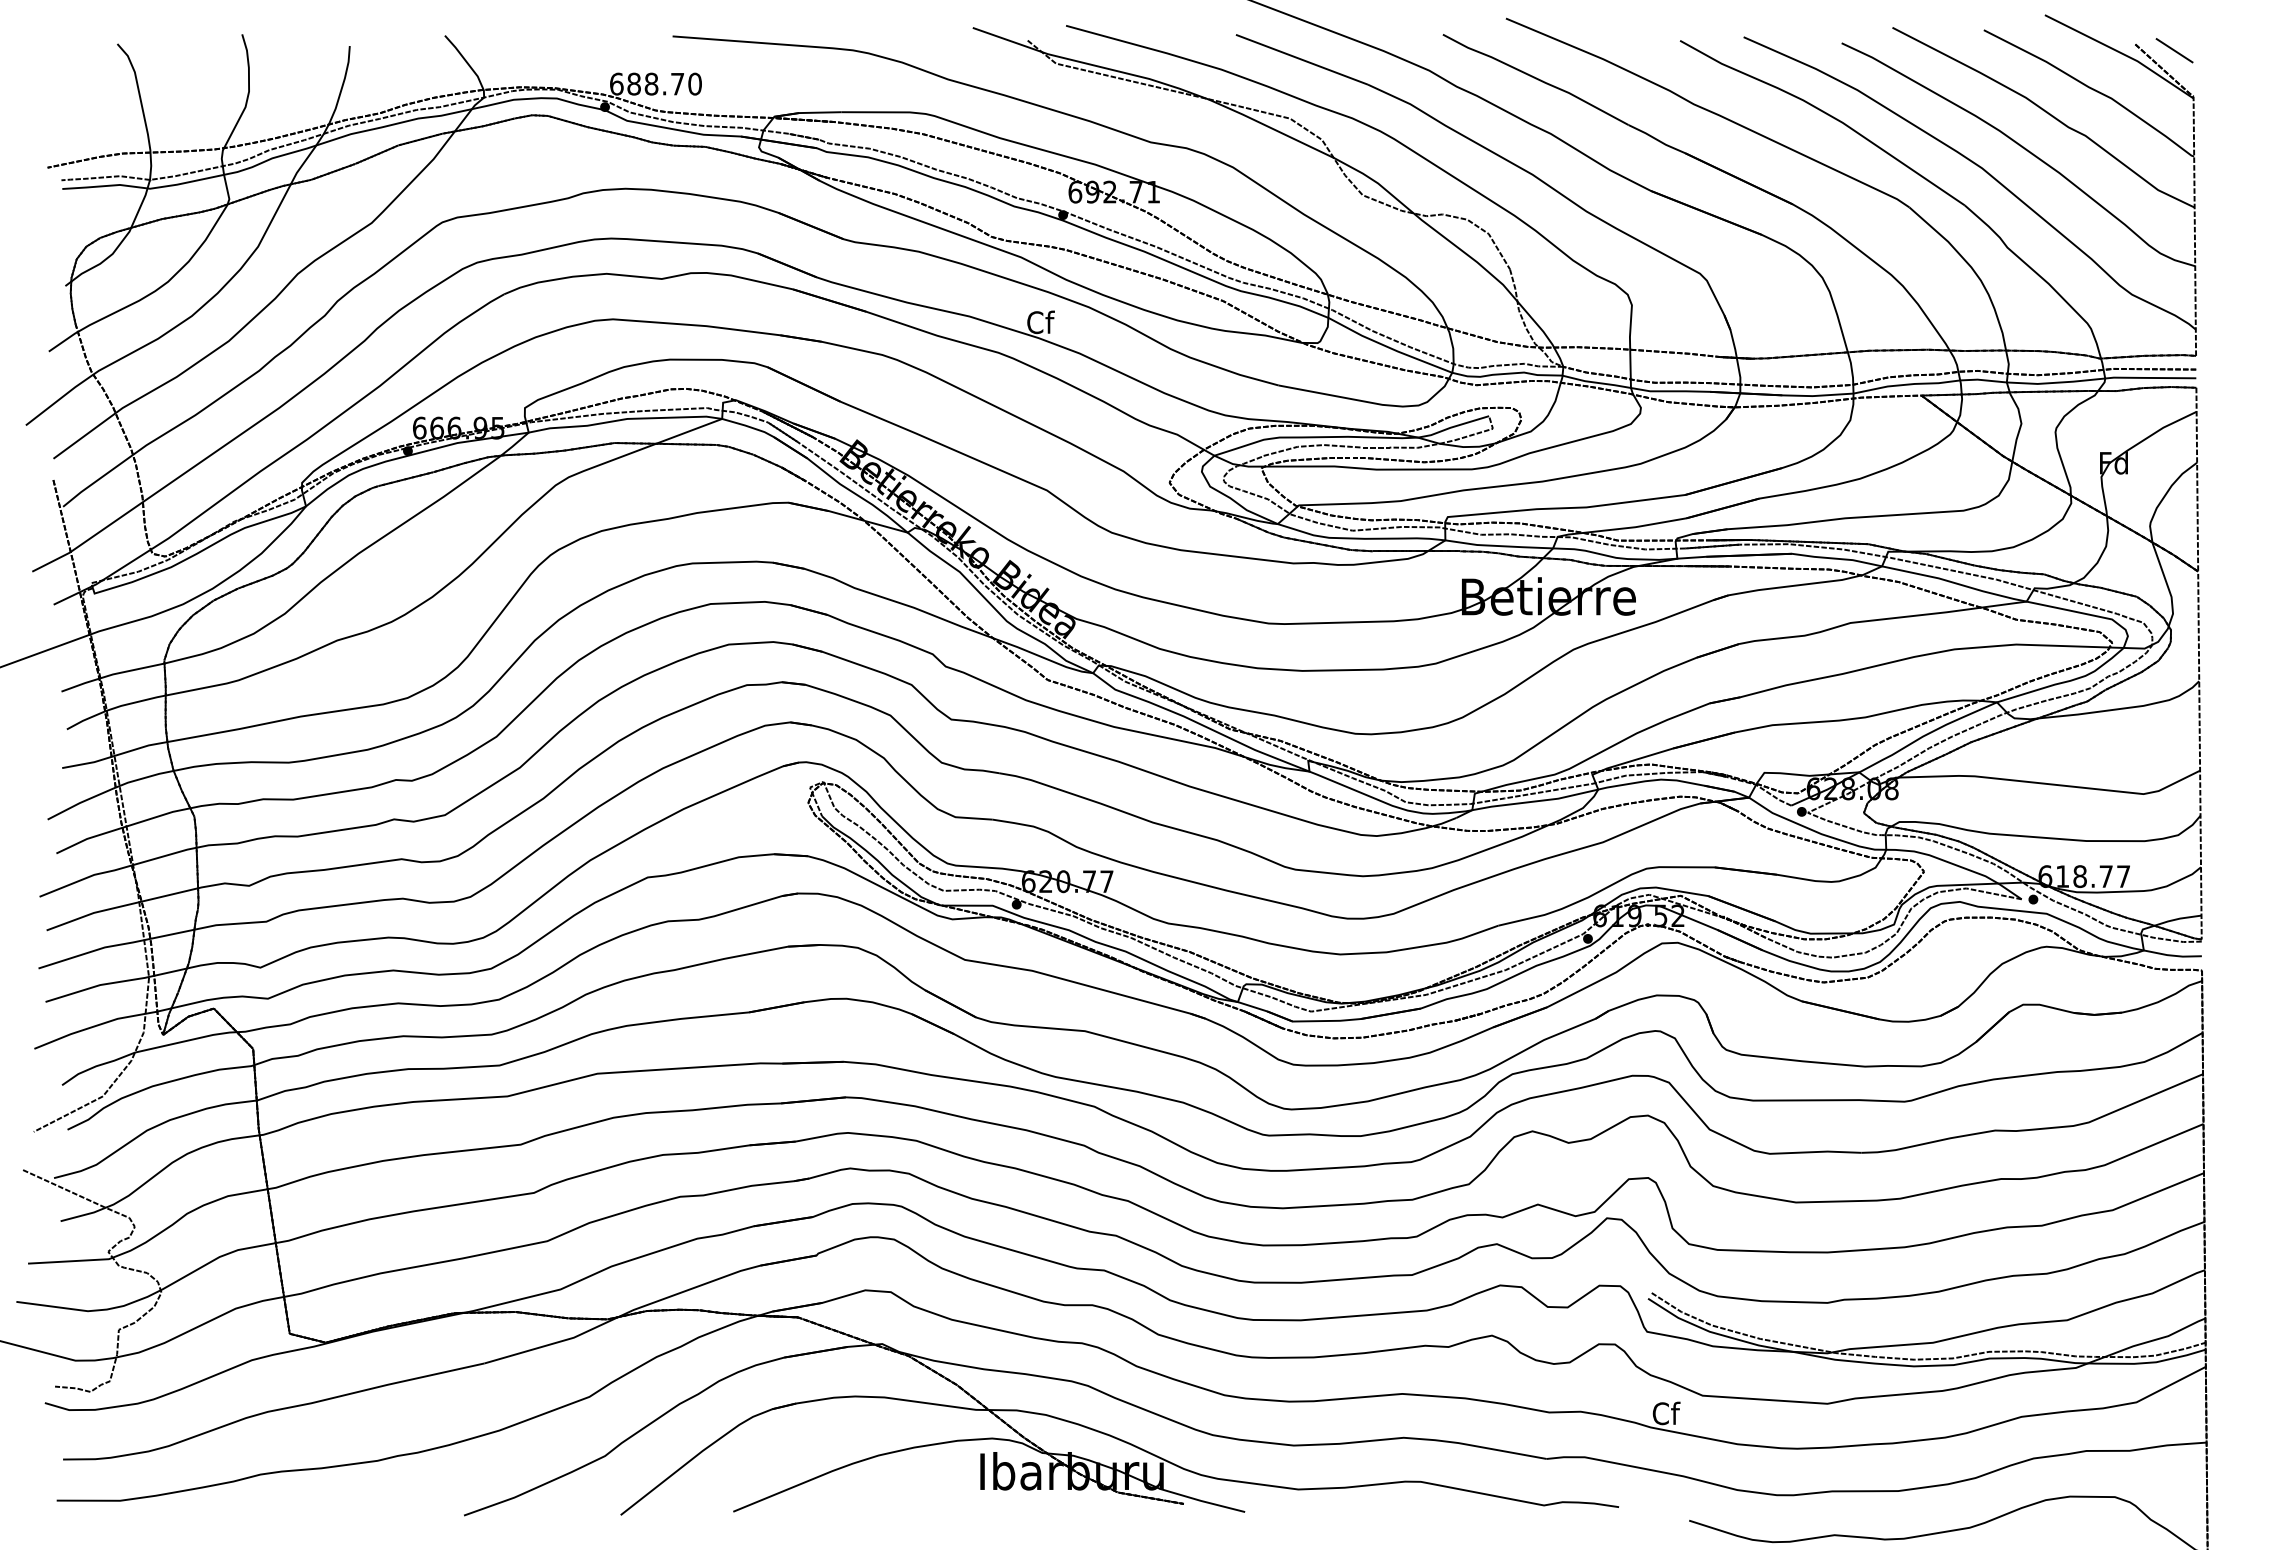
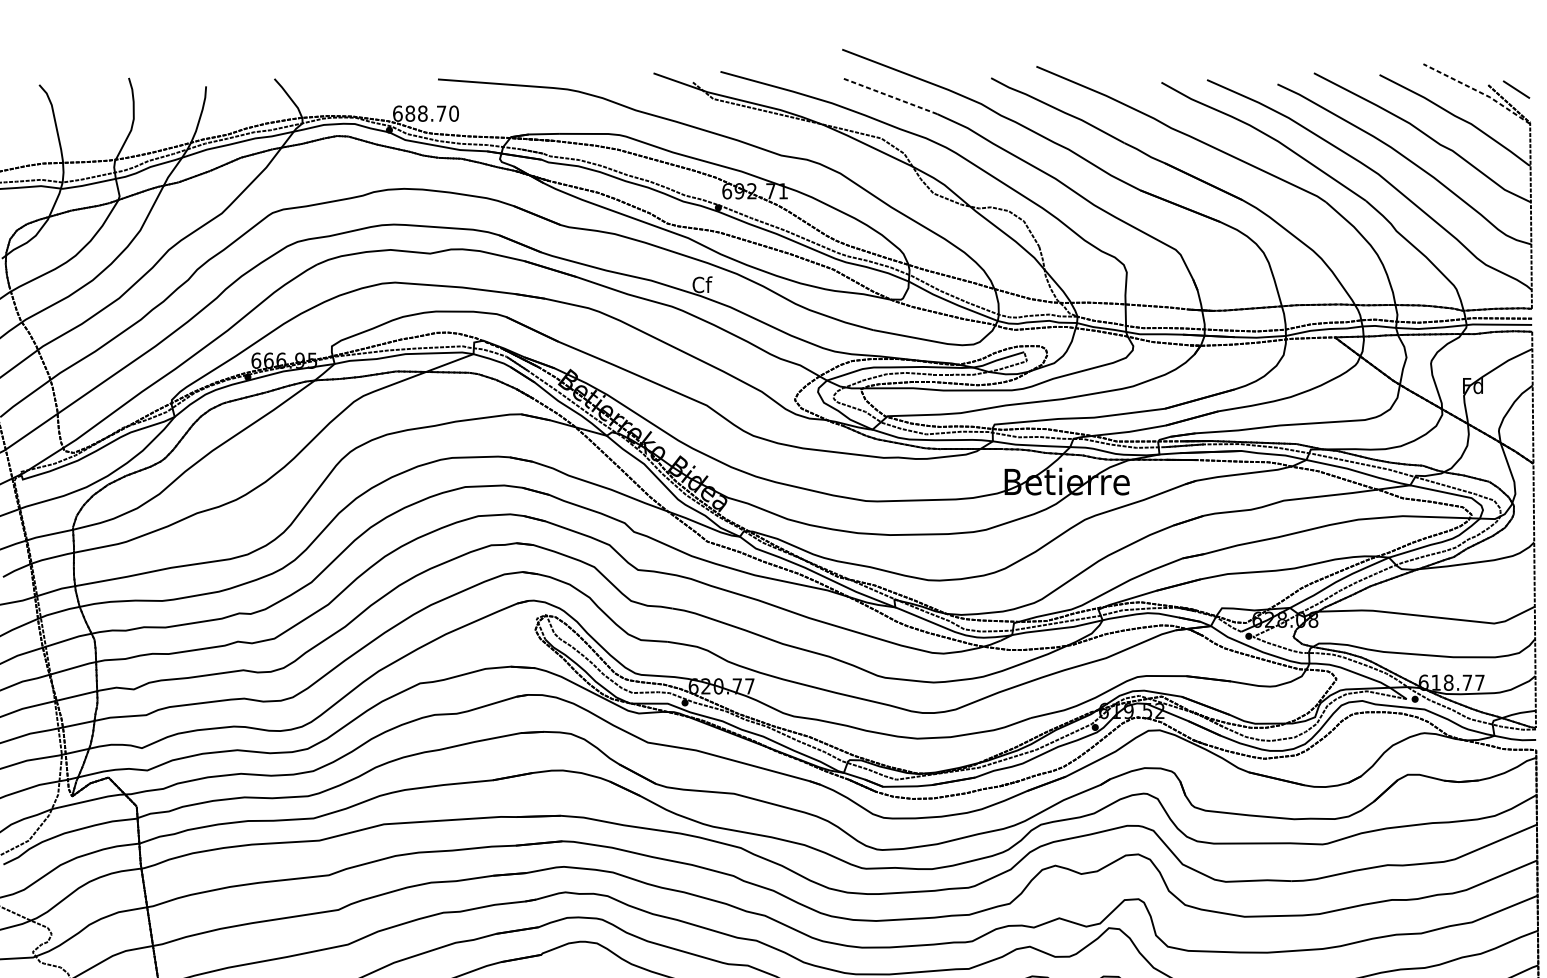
line: (2121, 53) -> (1478, 91), solid -> dashed
line: (1301, 59) -> (889, 96), solid -> dashed

